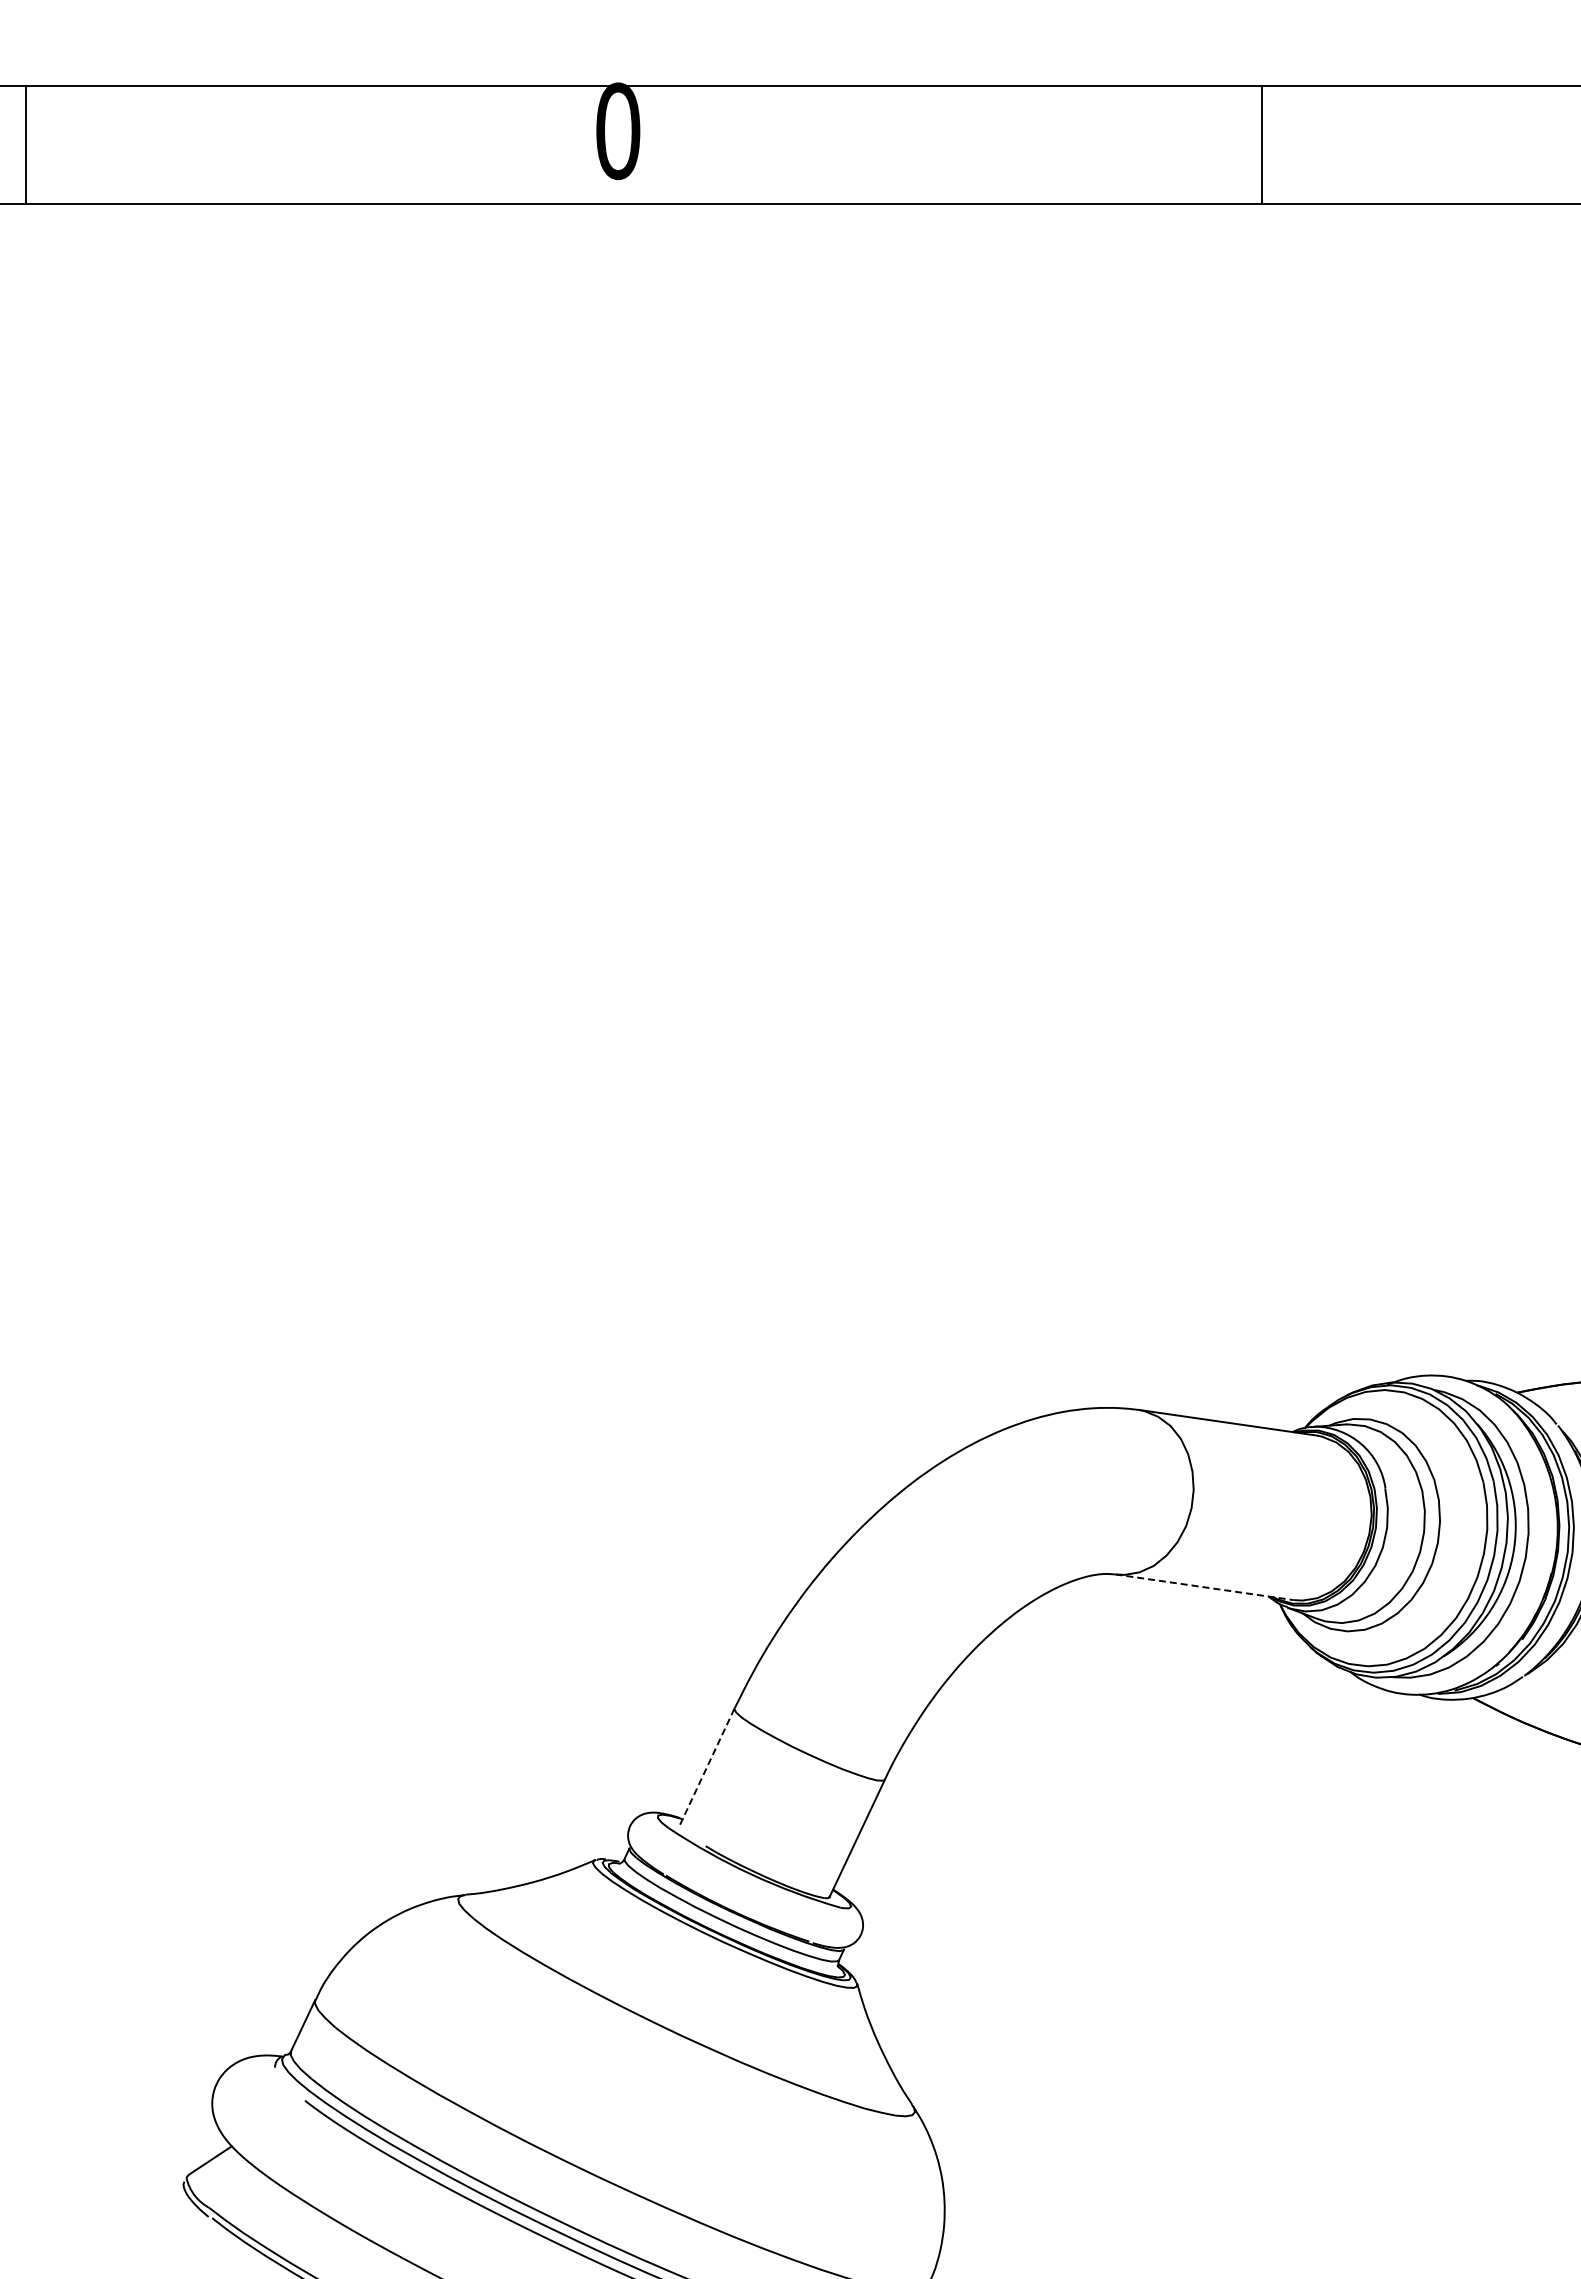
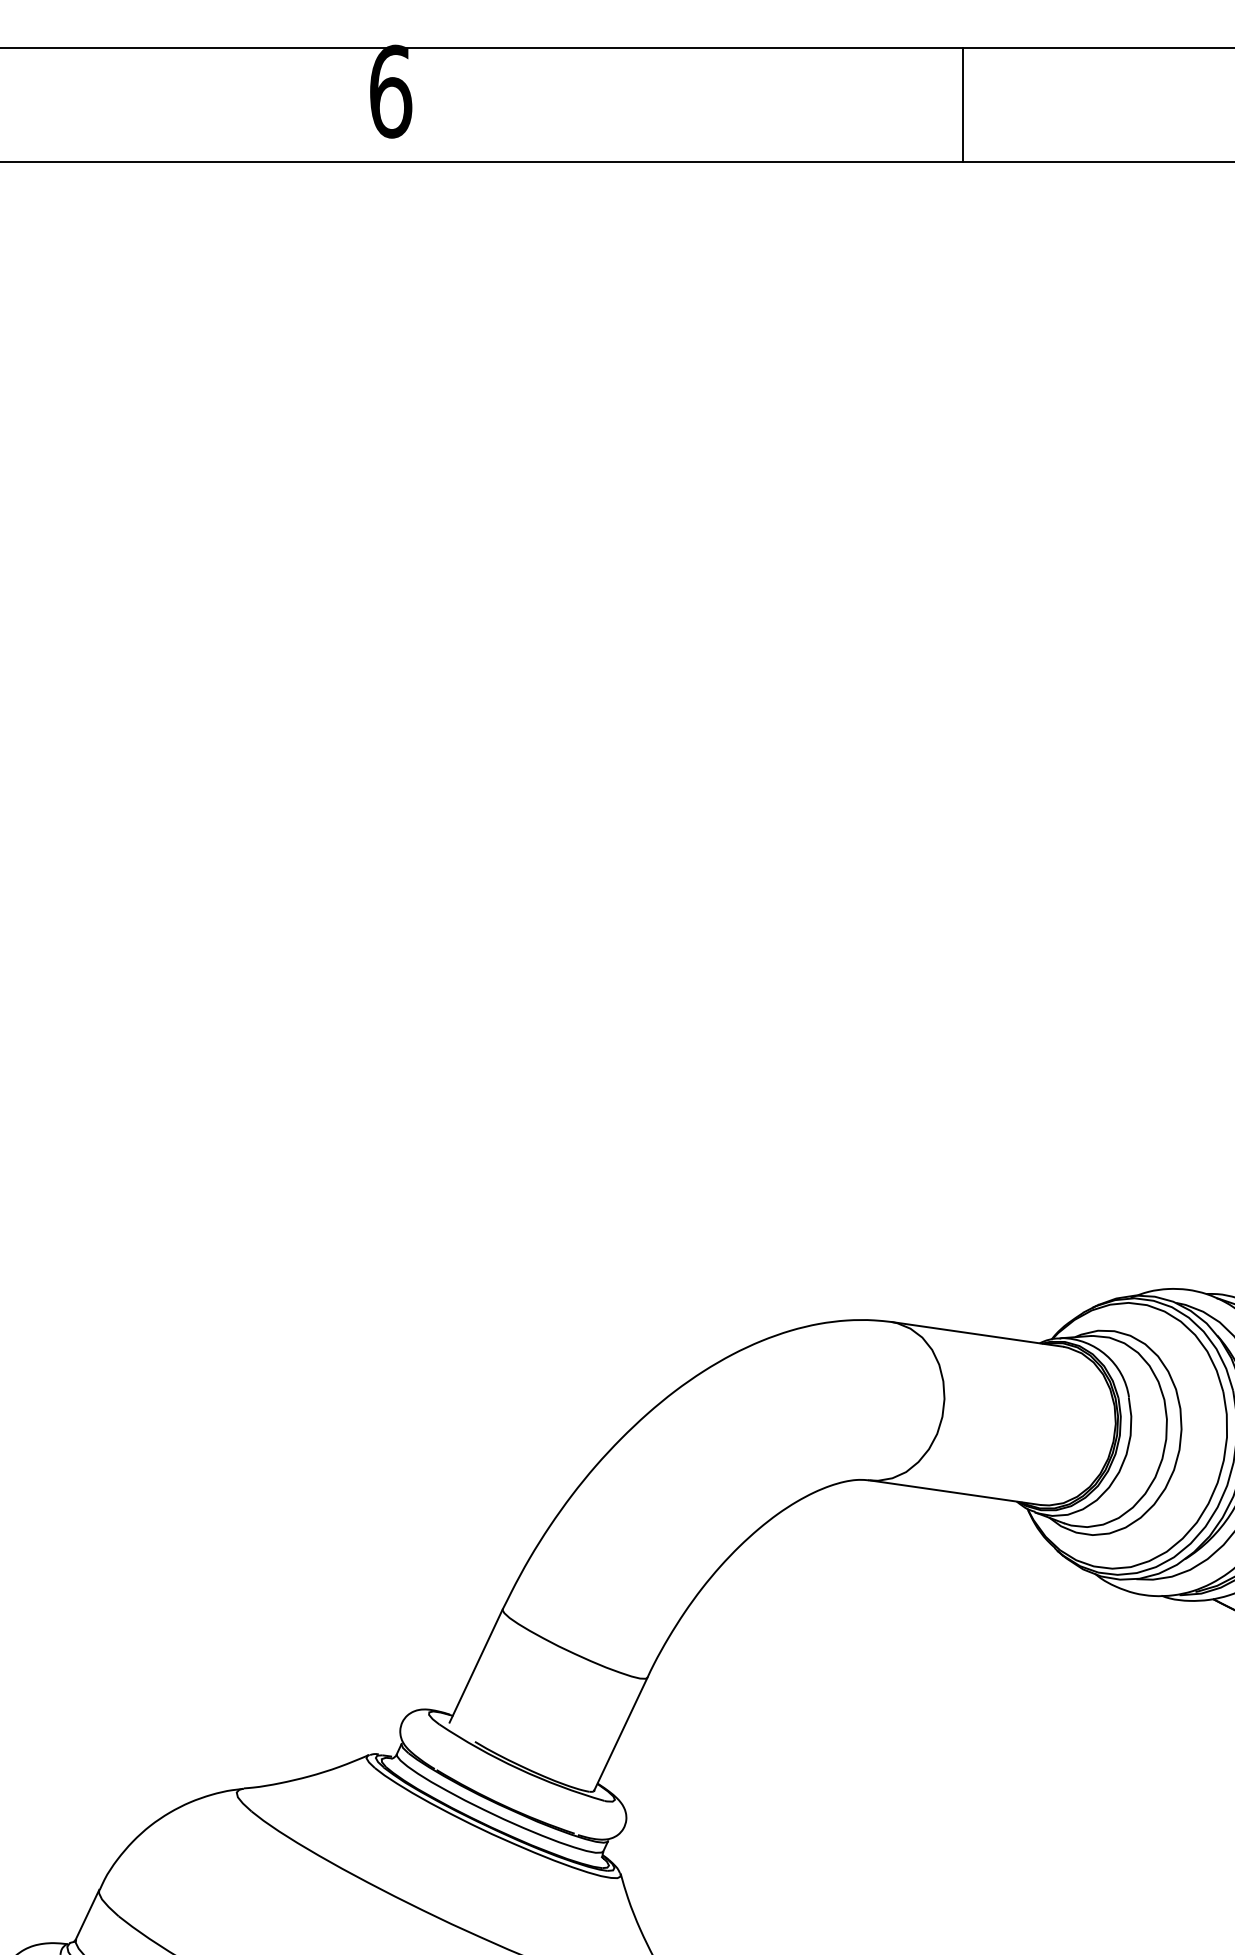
text: (618, 130) -> (391, 90), 0 -> 6
line: (1261, 144) -> (962, 104), moved
line: (1204, 1587) -> (954, 1492), dashed -> solid
line: (706, 1767) -> (475, 1666), dashed -> solid

